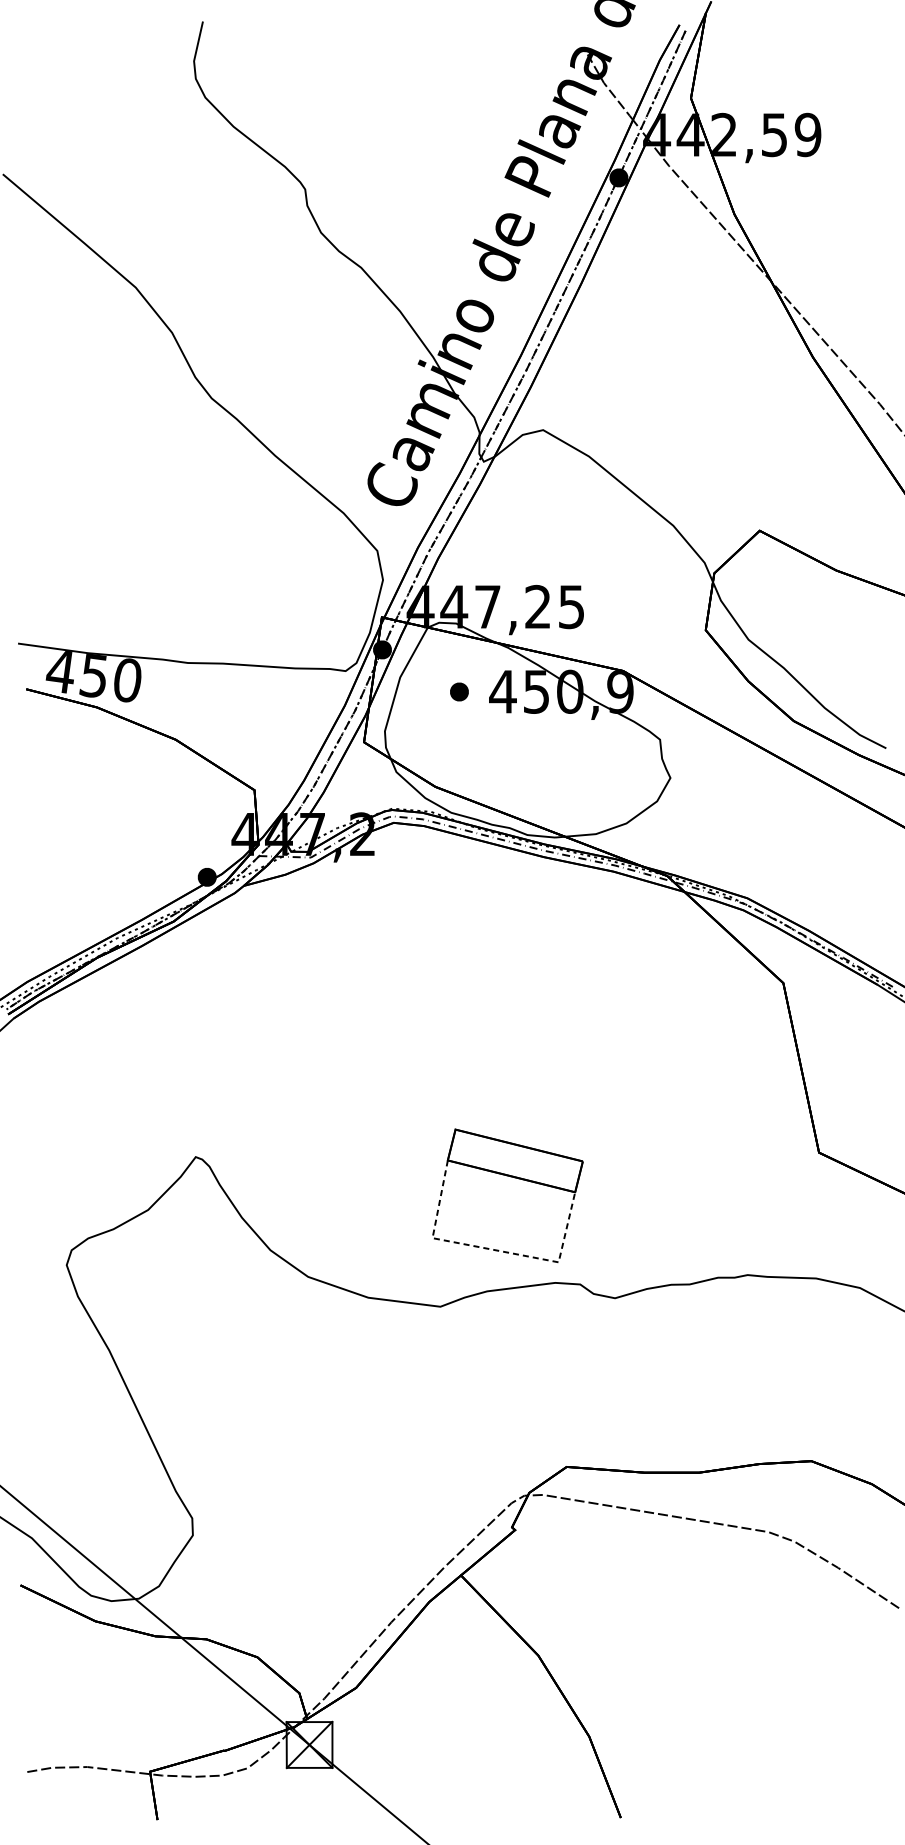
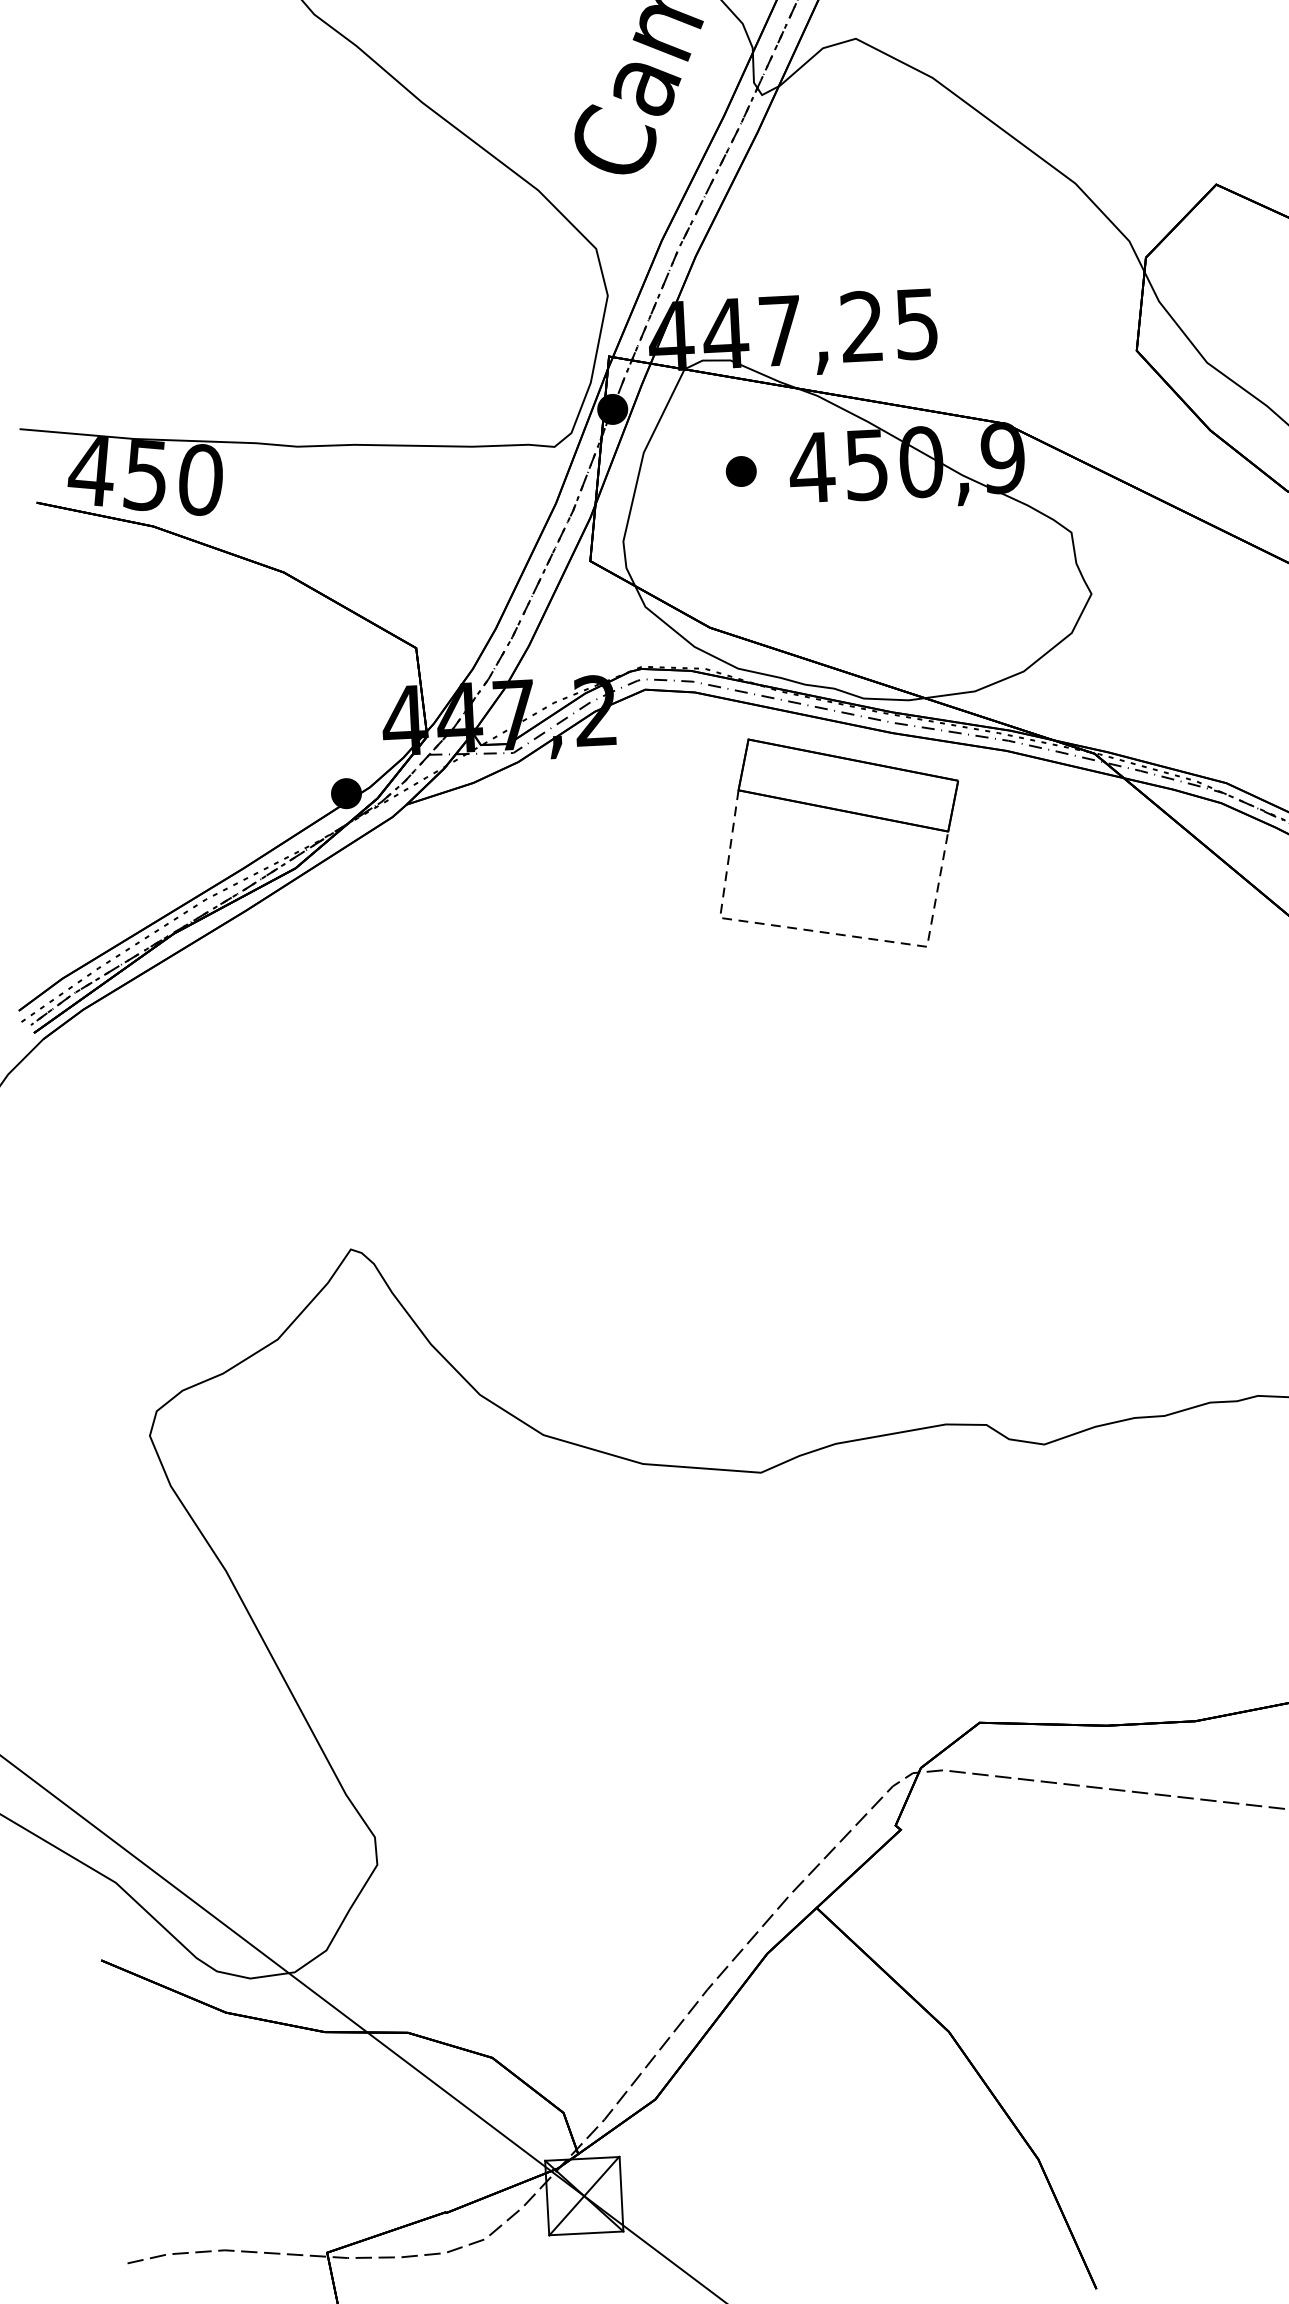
part: (510, 1177) -> (841, 812), moved

